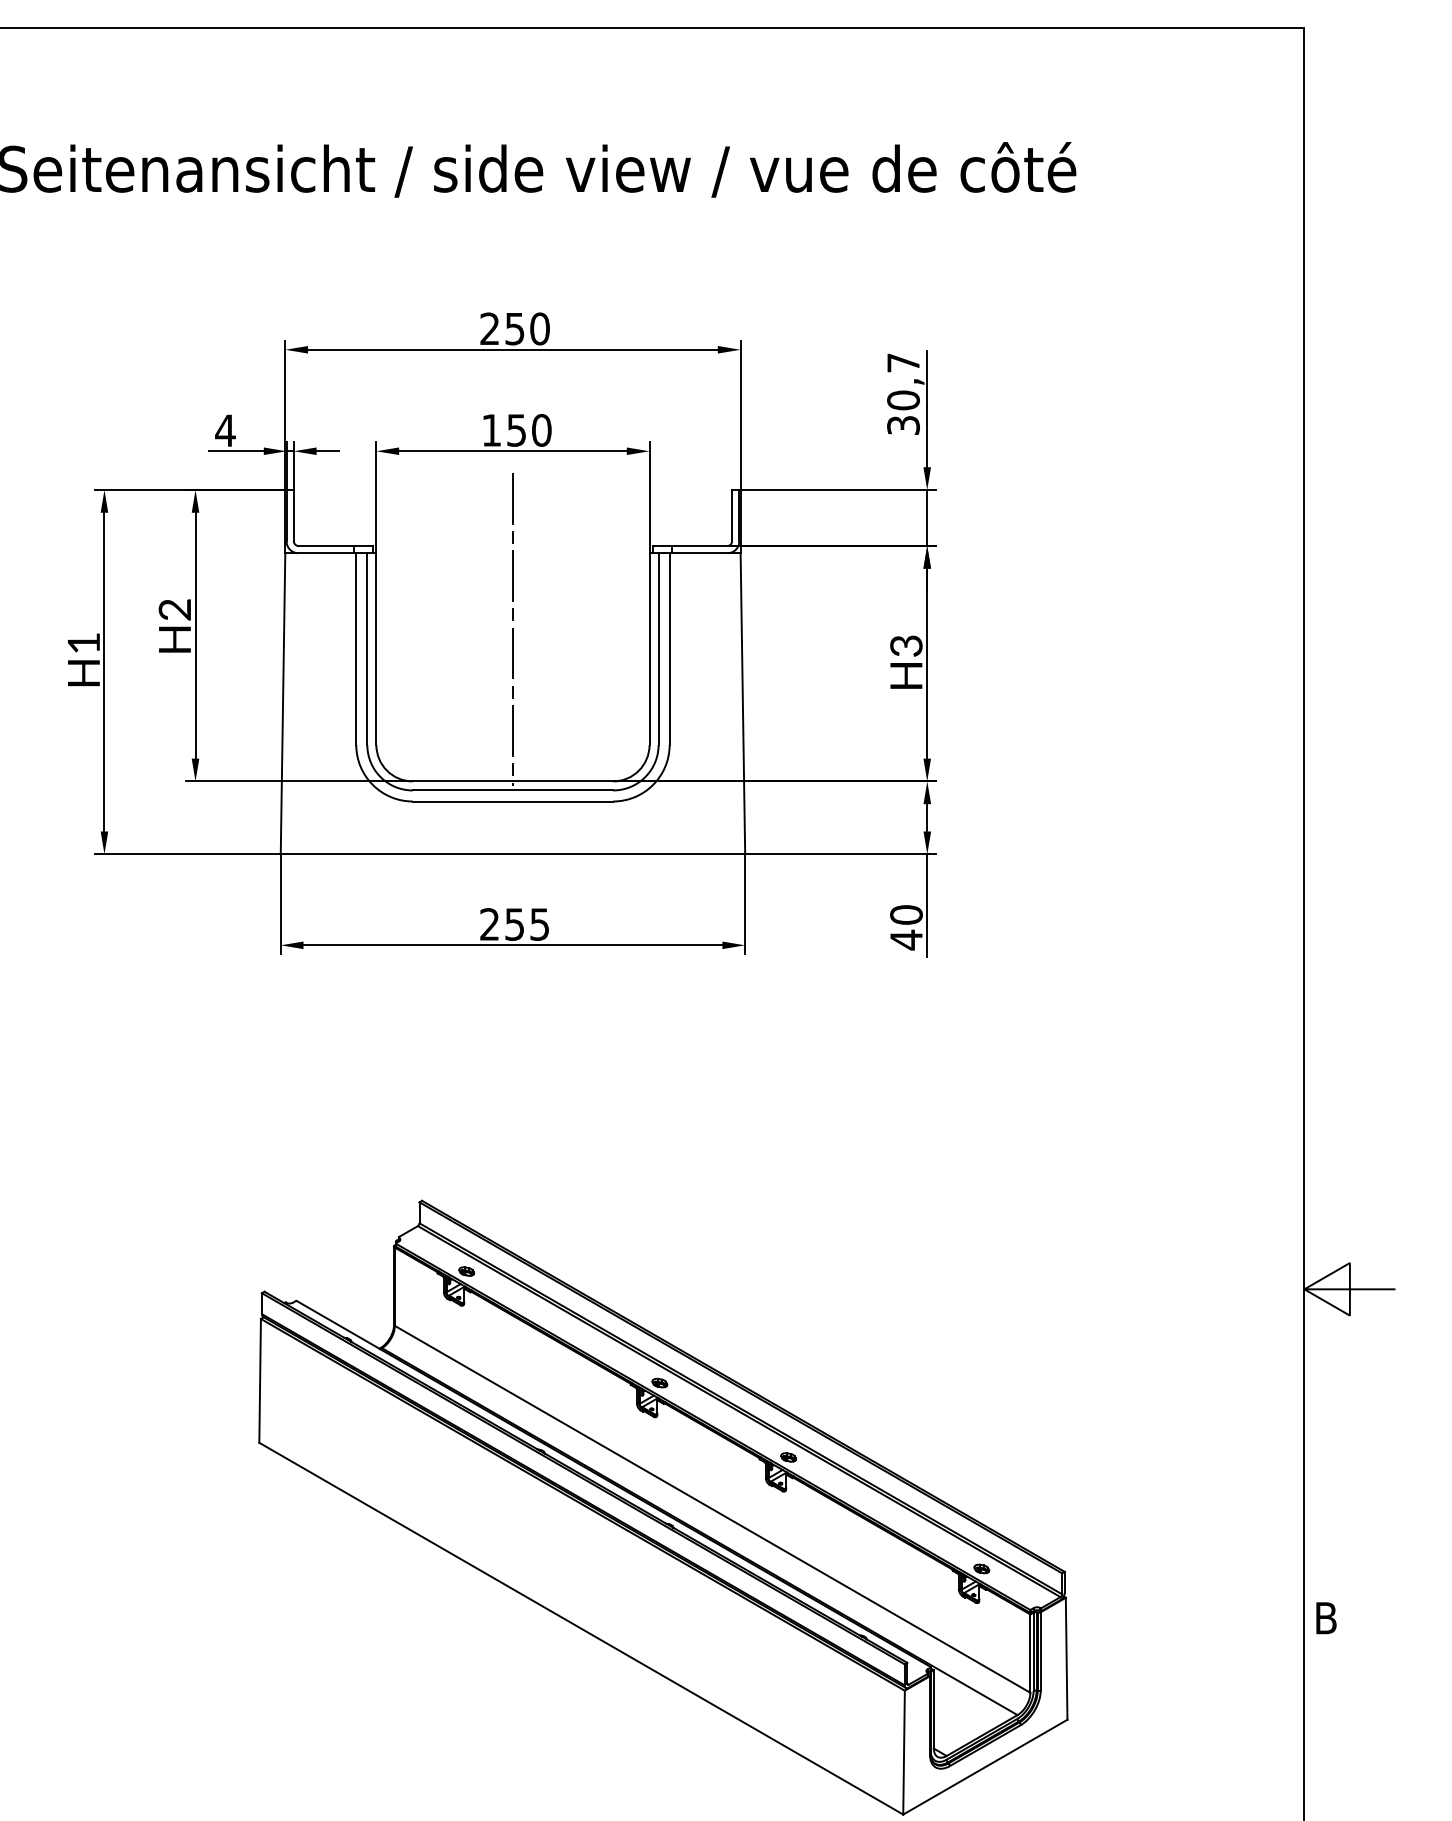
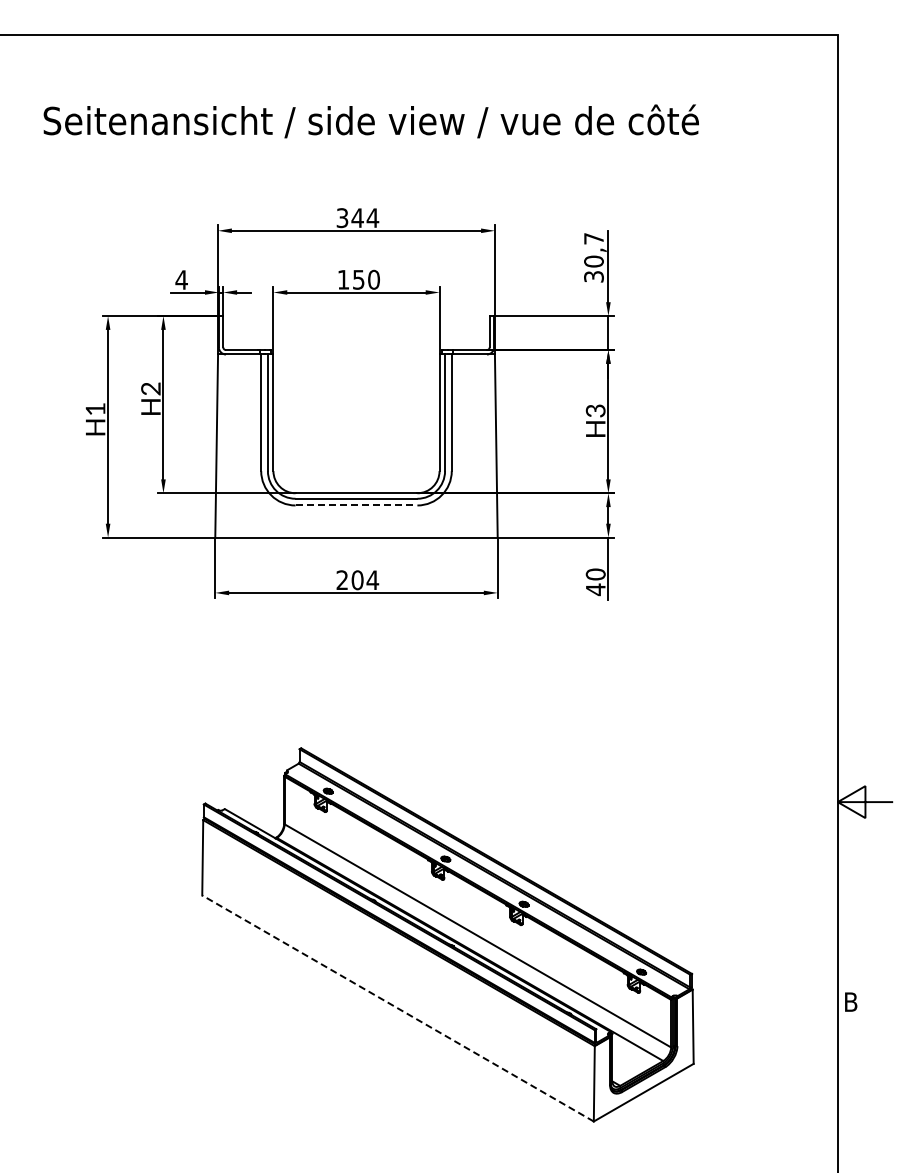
text: (514, 329) -> (357, 218), 250 -> 344
line: (512, 628) -> (356, 400), removed
line: (512, 801) -> (356, 505), solid -> dashed
text: (527, 924) -> (365, 580), 255 -> 204
line: (580, 1628) -> (397, 1008), solid -> dashed

